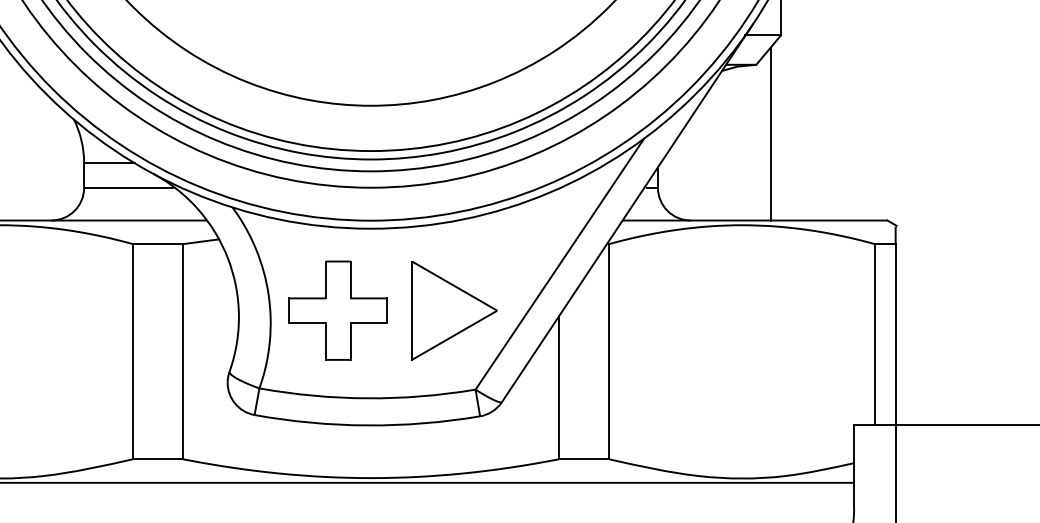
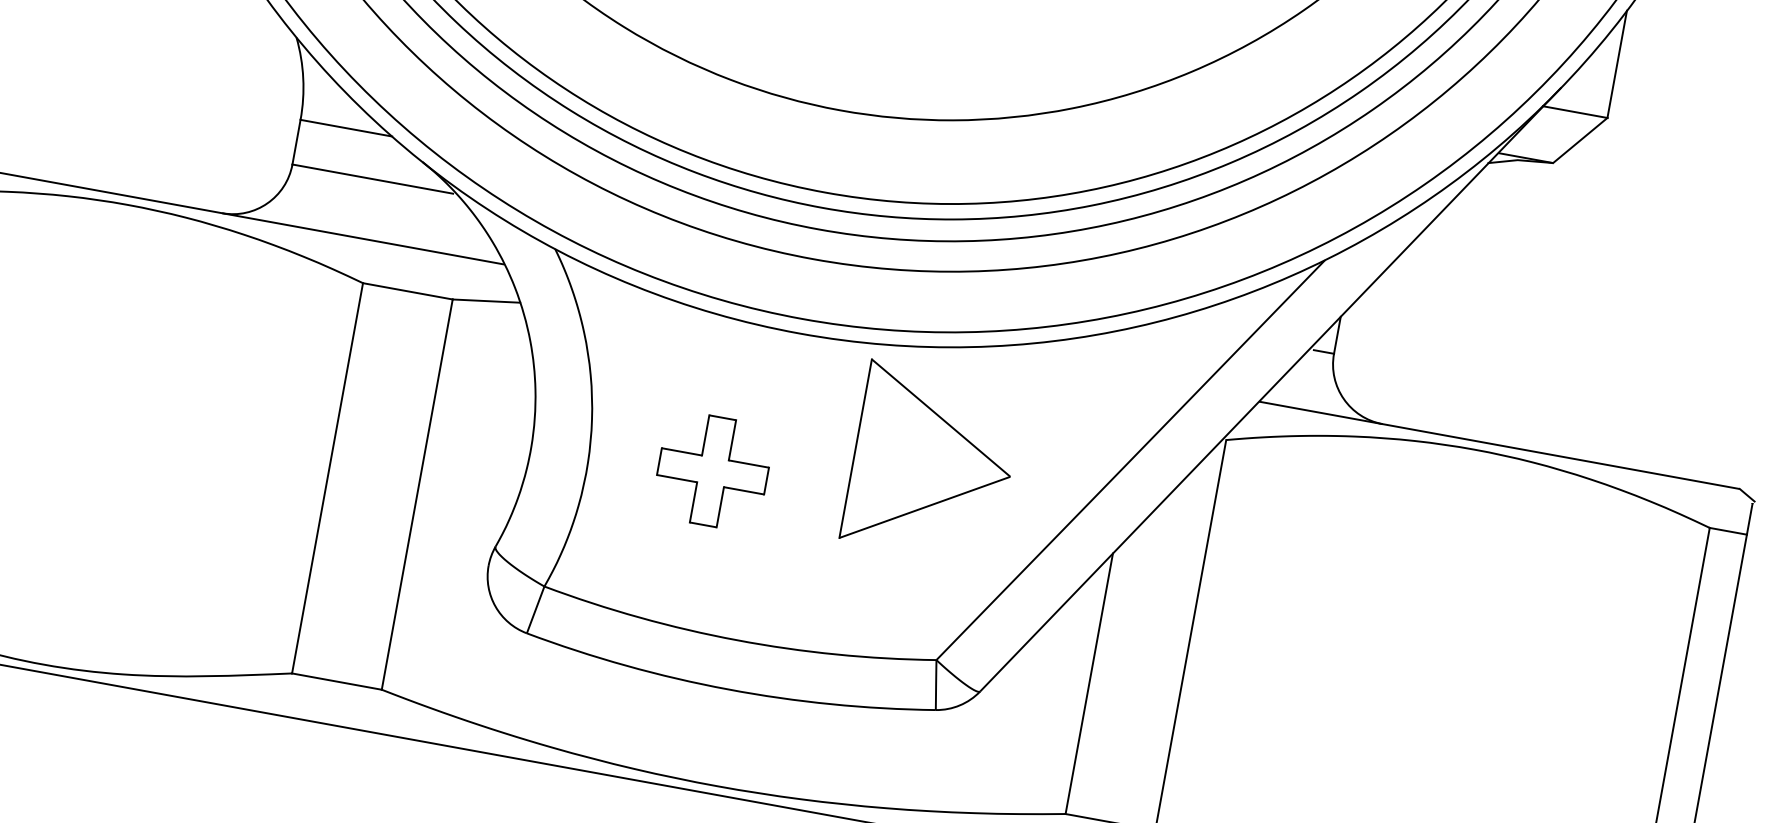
line: (770, 133) -> (1556, 292), removed
part: (337, 310) -> (711, 470), size x0.6
part: (454, 310) -> (932, 462), moved

